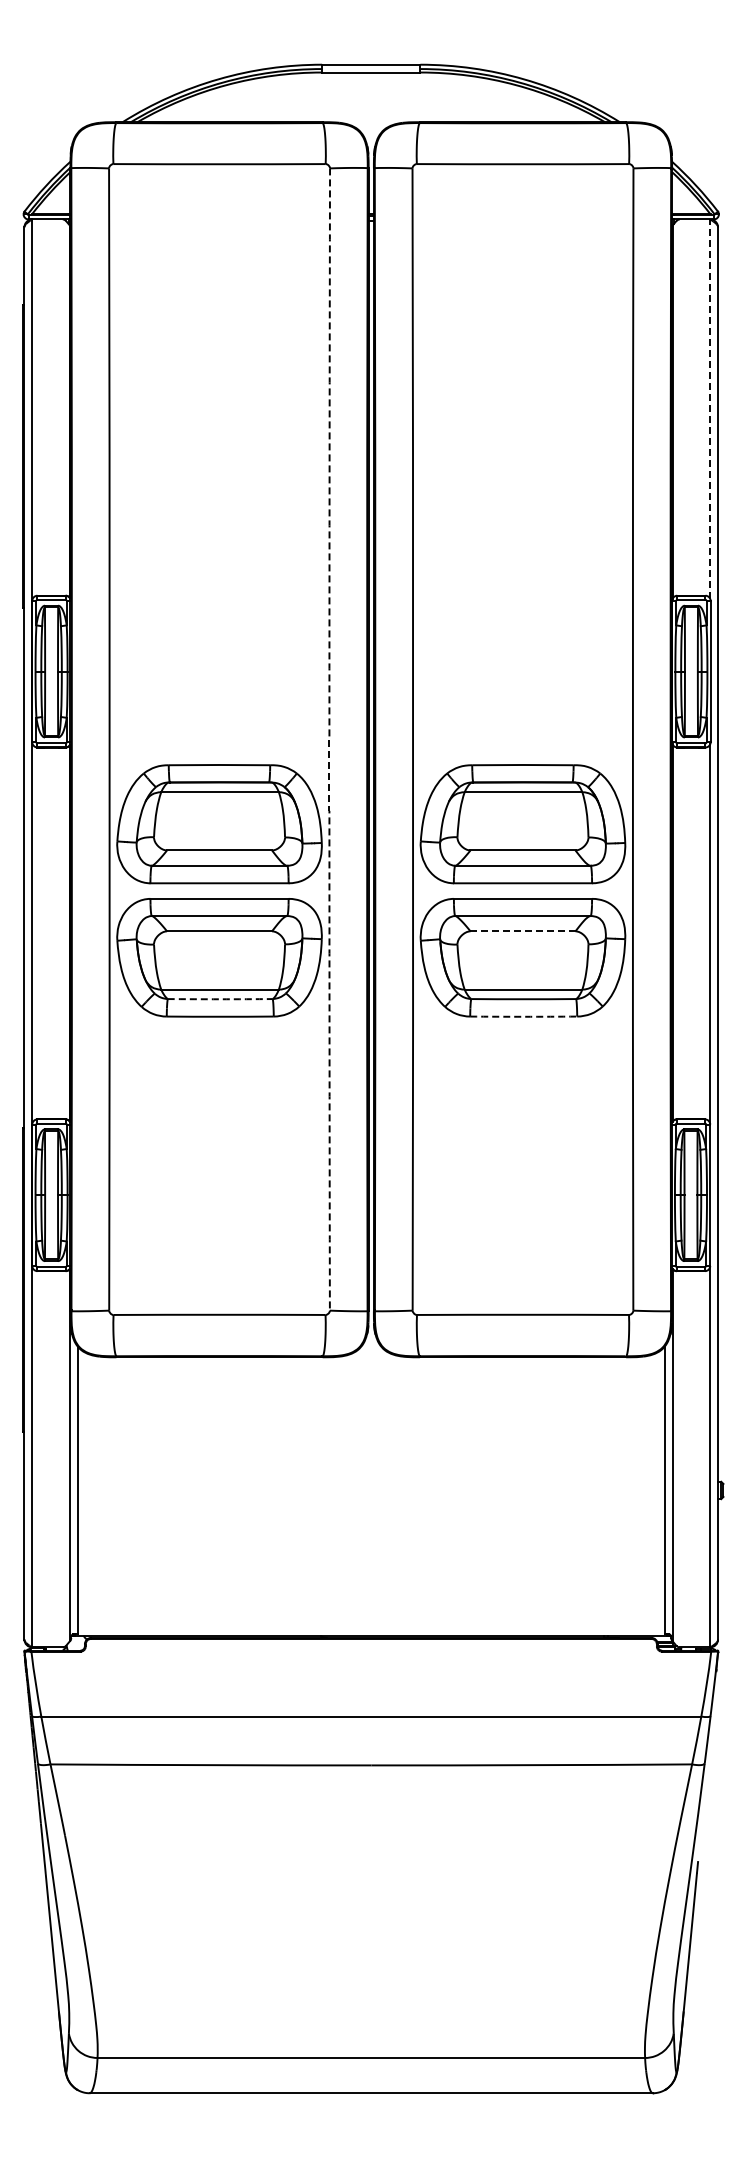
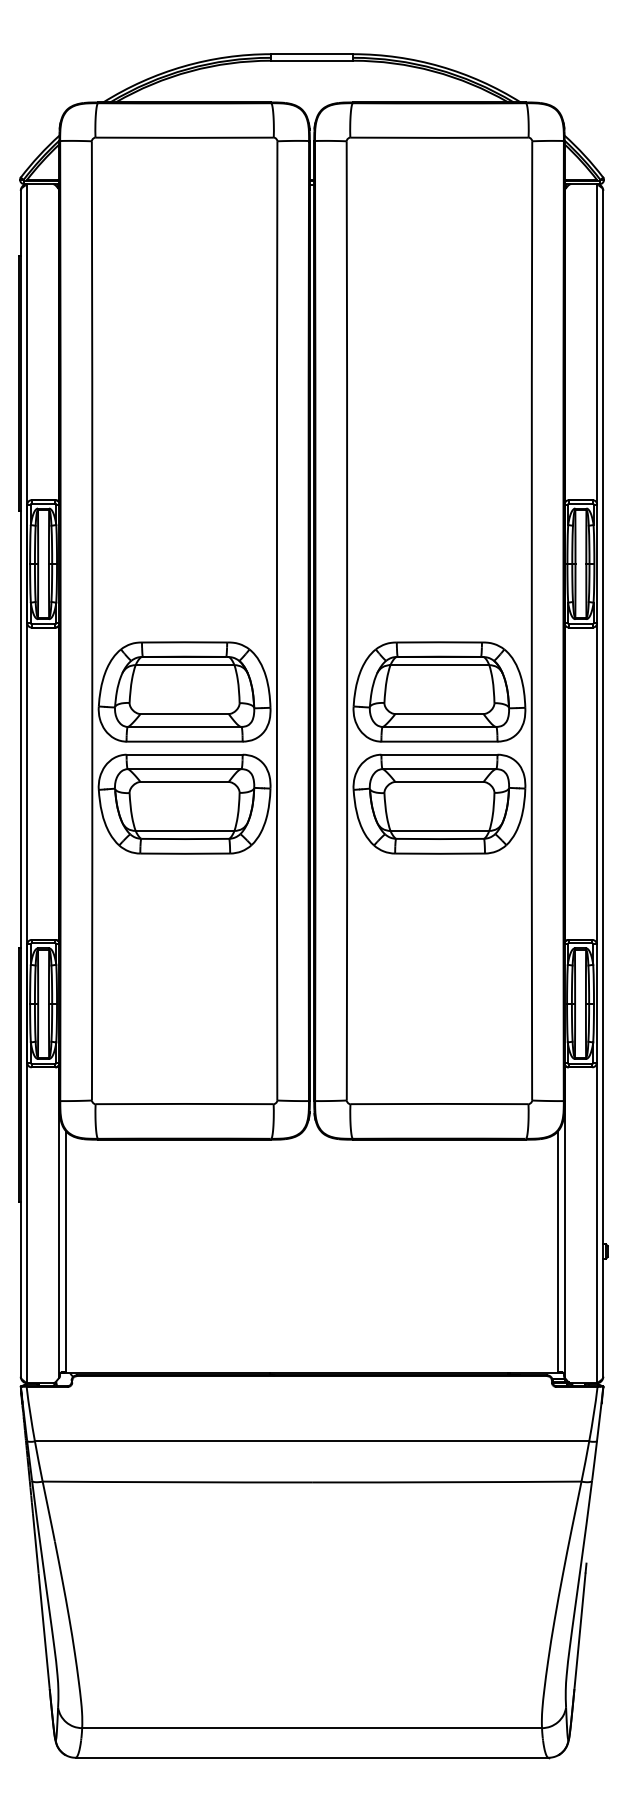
line: (710, 409) -> (596, 343), dashed -> solid
arc: (329, 739) -> (276, 620), dashed -> solid
line: (522, 931) -> (439, 782), dashed -> solid
arc: (220, 999) -> (185, 839), dashed -> solid
arc: (523, 1016) -> (439, 853), dashed -> solid

